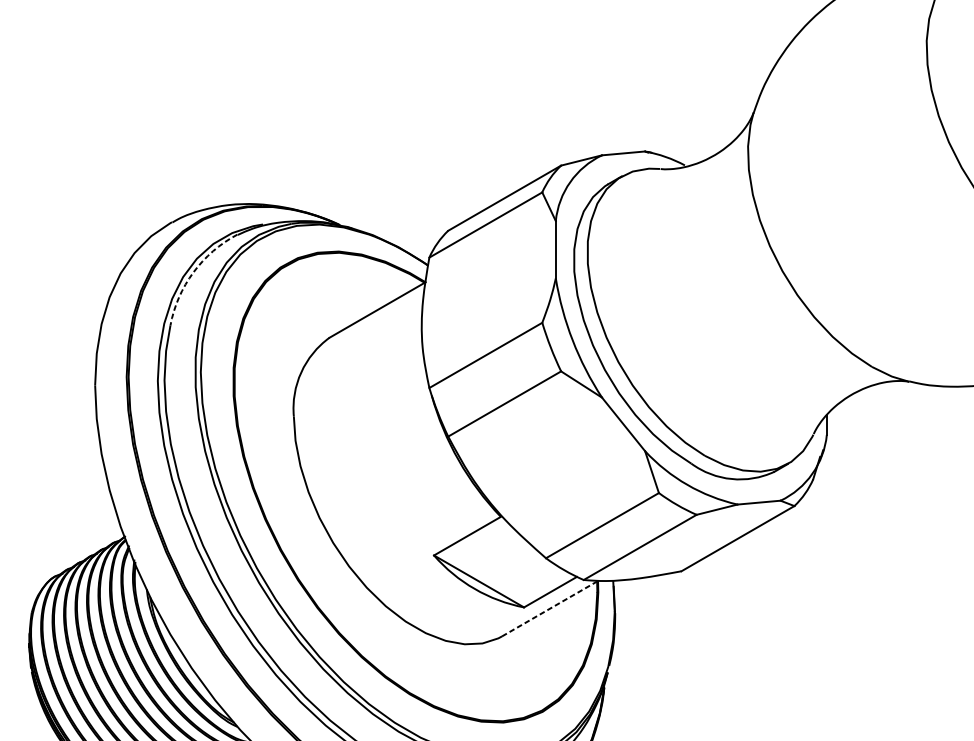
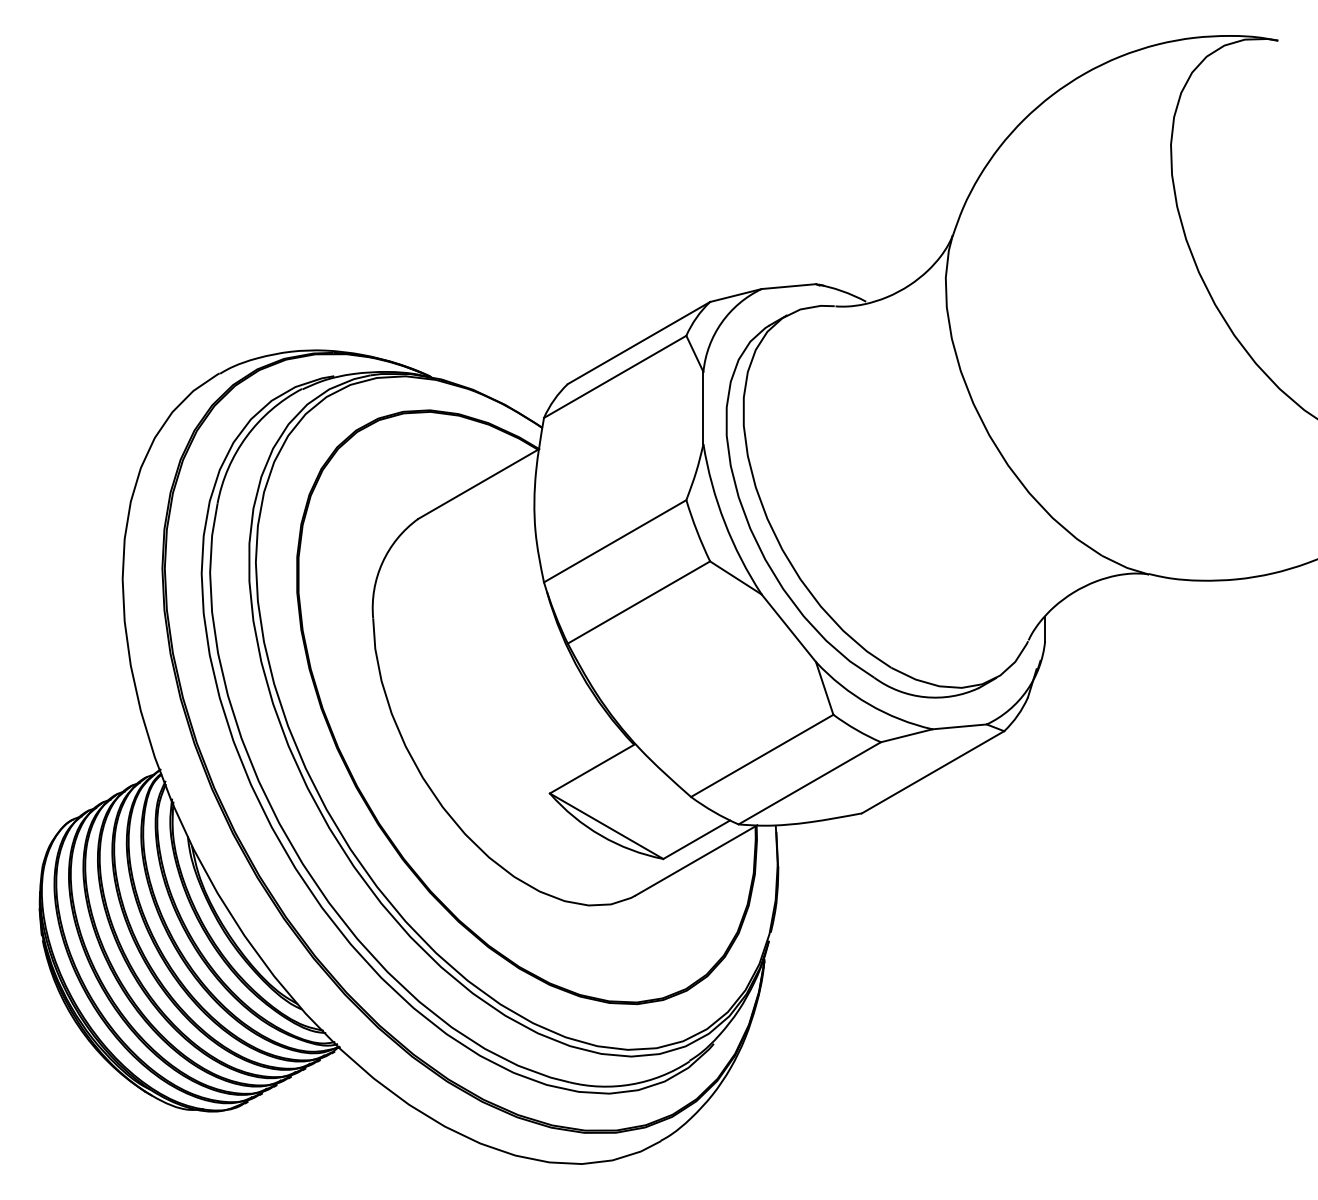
arc: (193, 272) -> (246, 436), dashed -> solid
line: (550, 608) -> (696, 860), dashed -> solid

